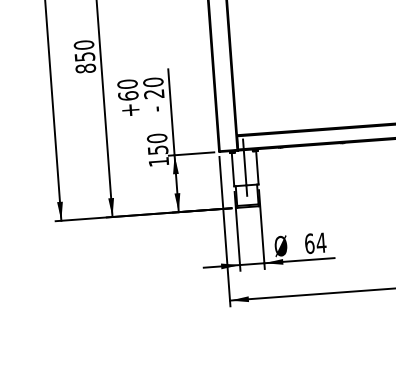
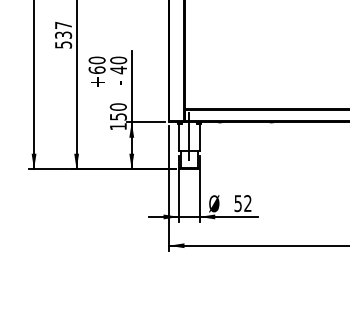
text: (84, 56) -> (63, 34), 850 -> 537
text: (154, 94) -> (118, 70), 20 -> 40
text: (314, 243) -> (242, 203), 64 -> 52

